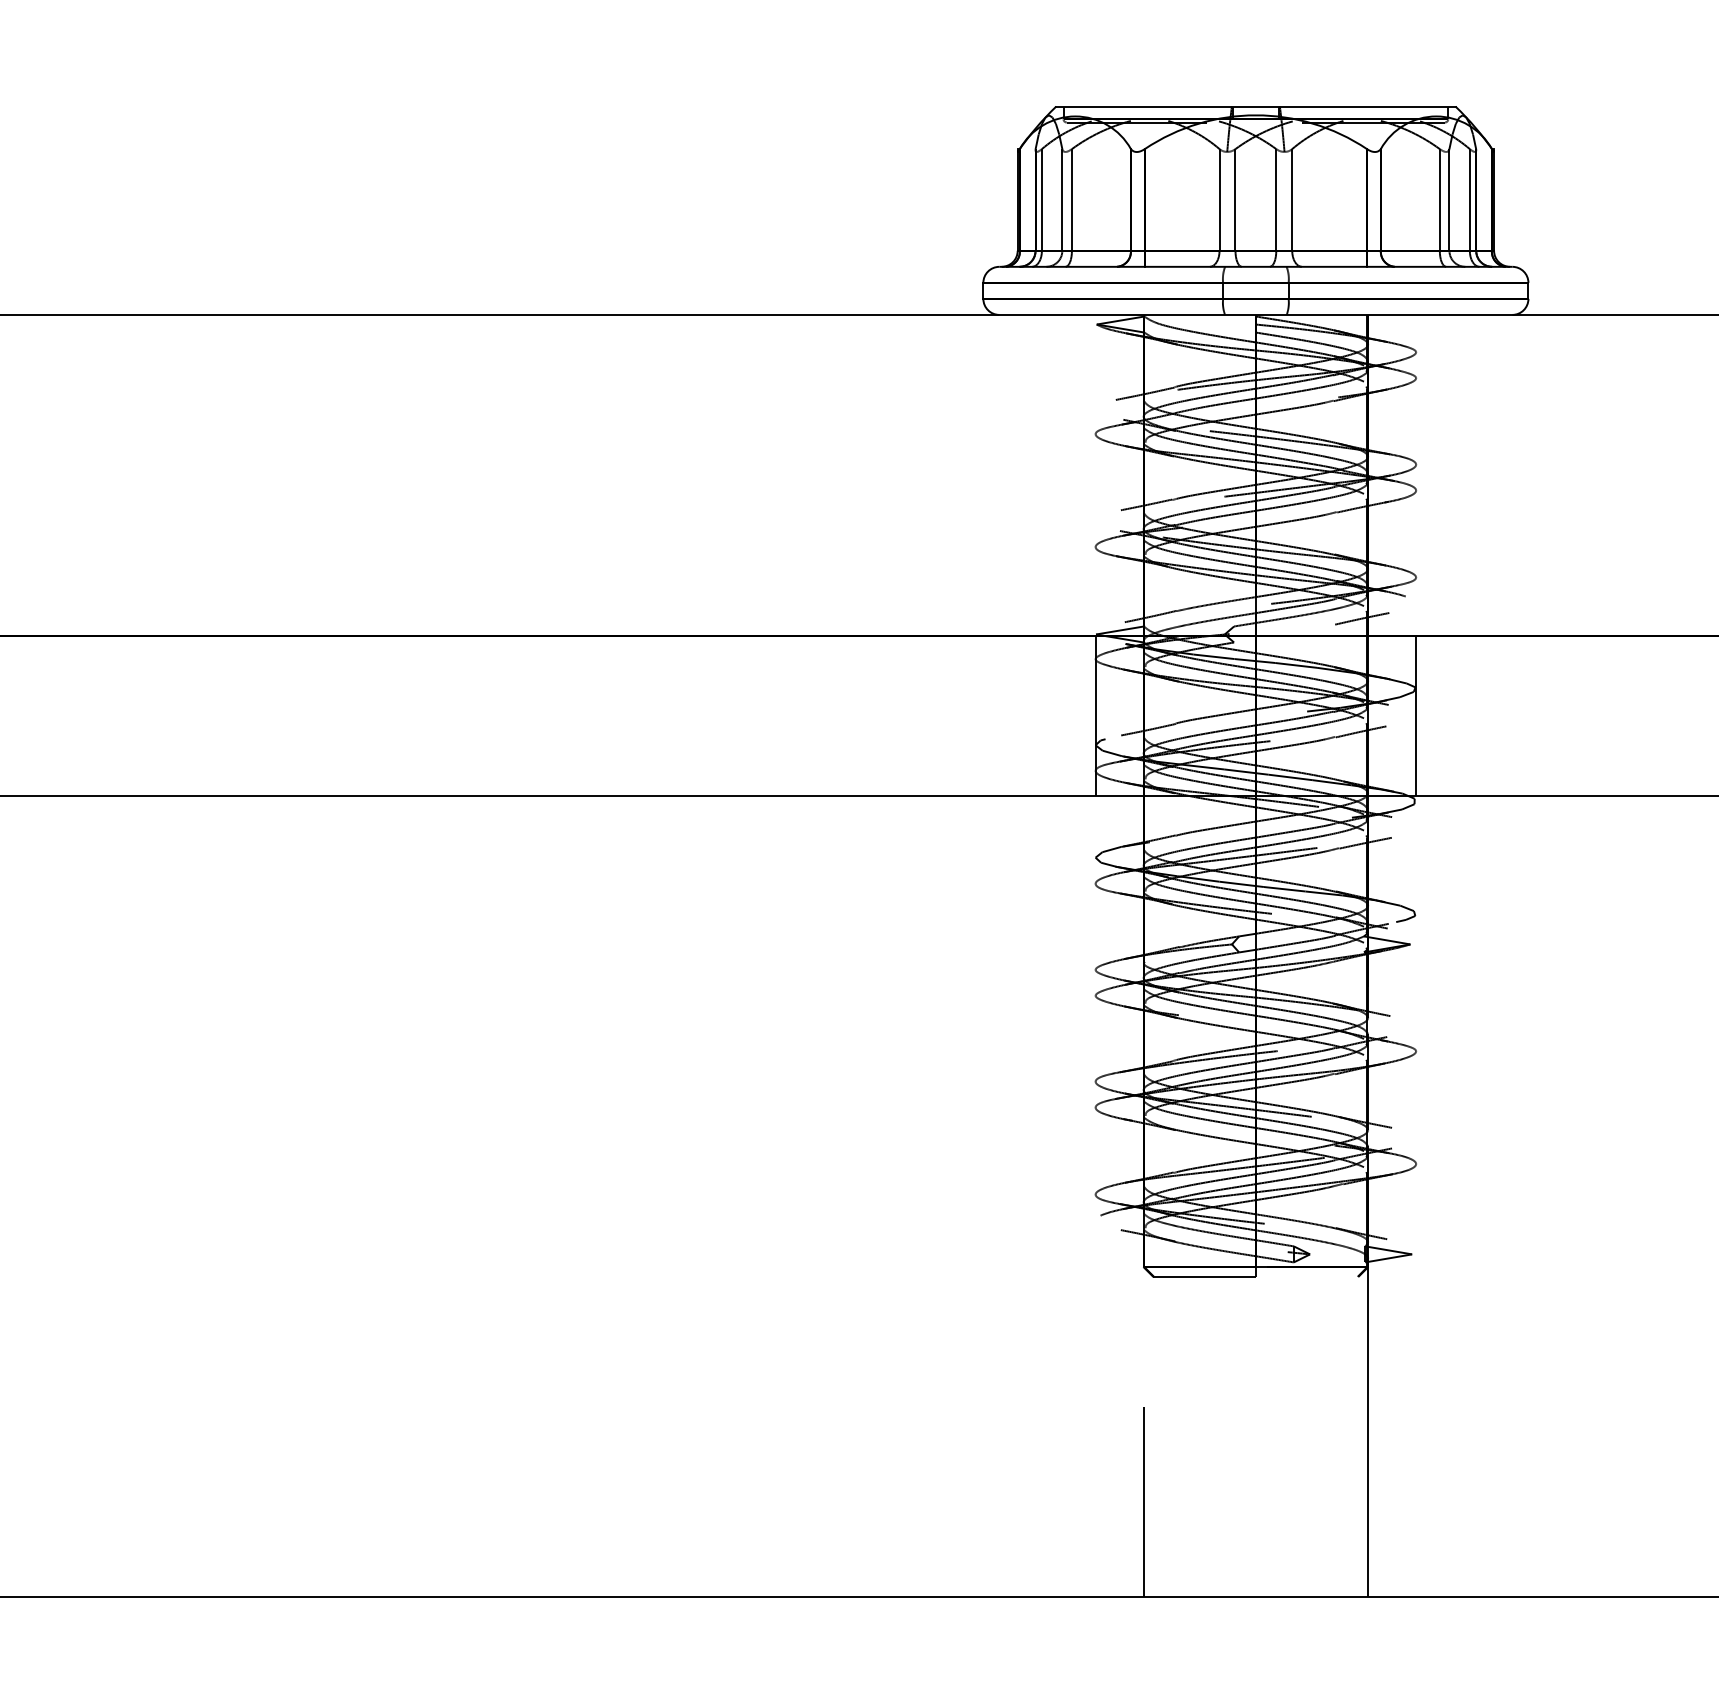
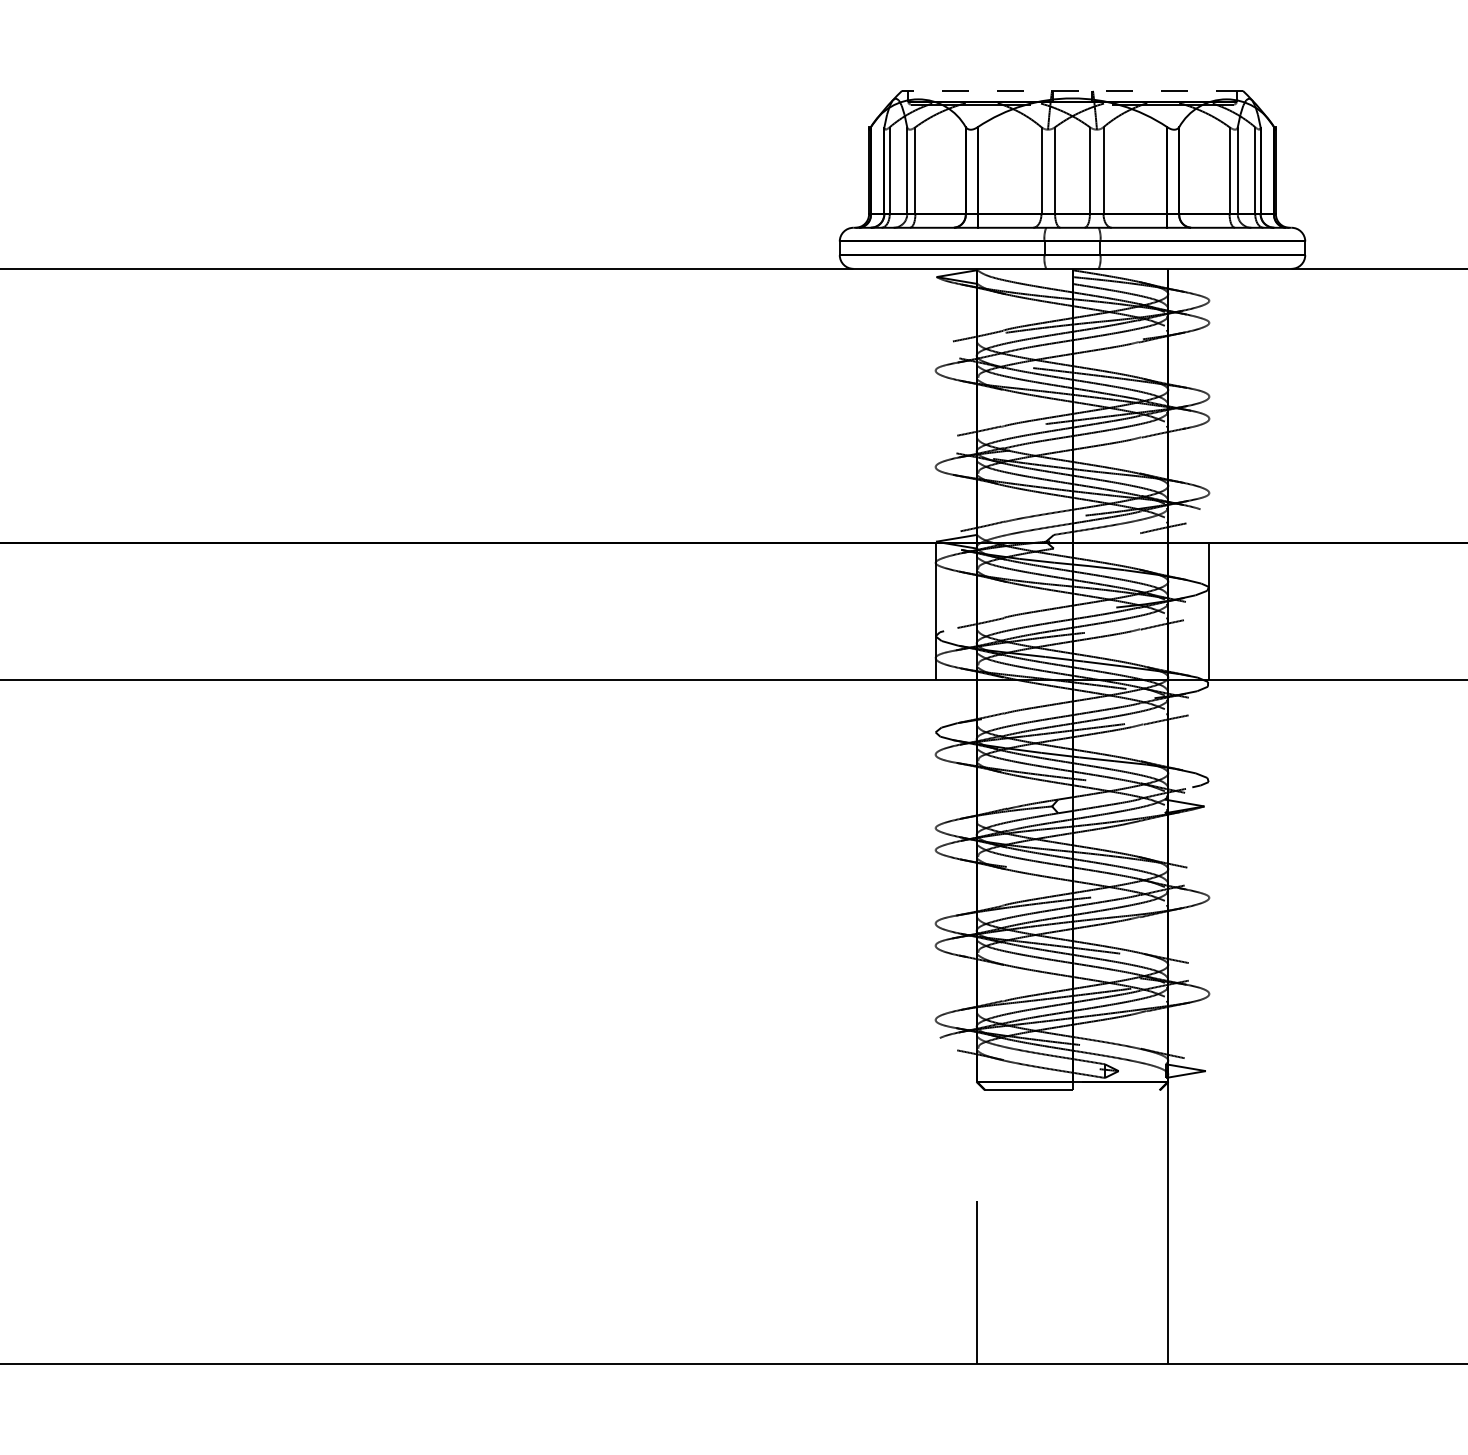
line: (1255, 106) -> (1072, 90), solid -> dashed

